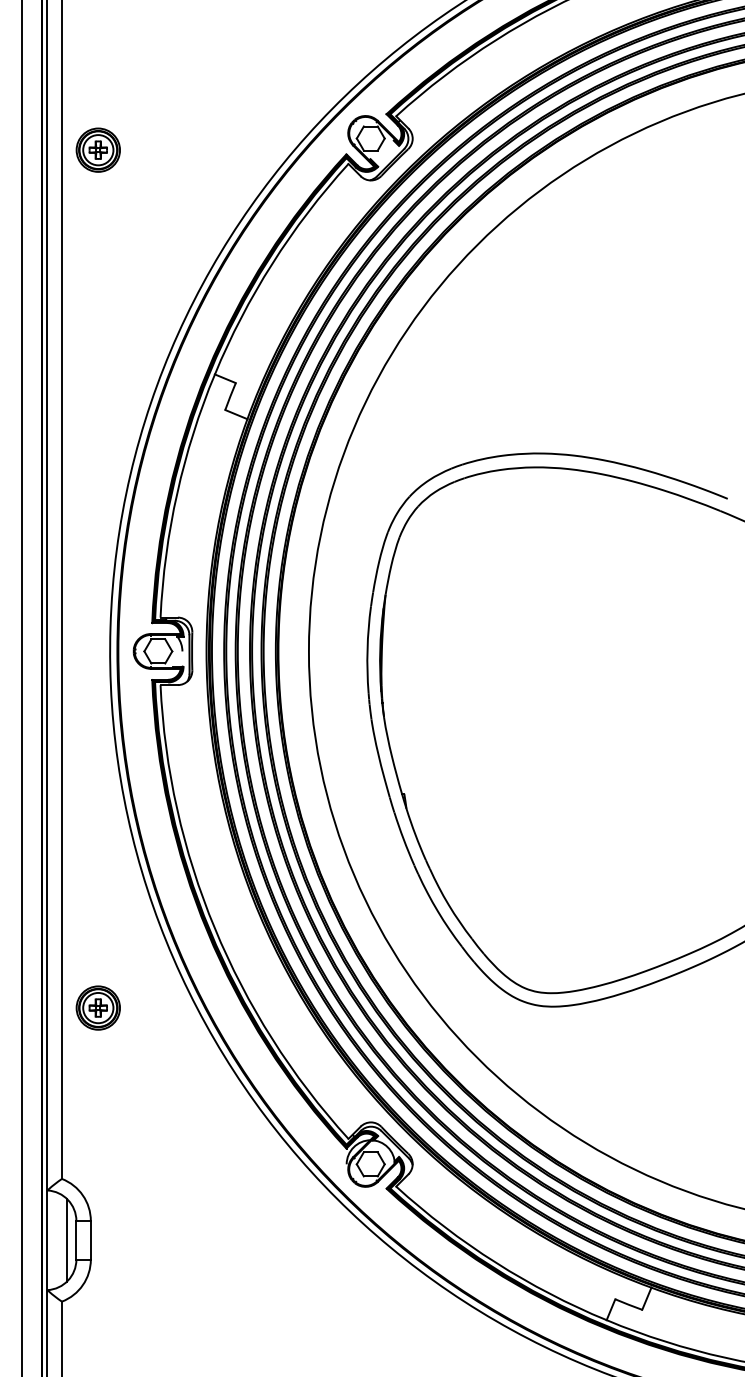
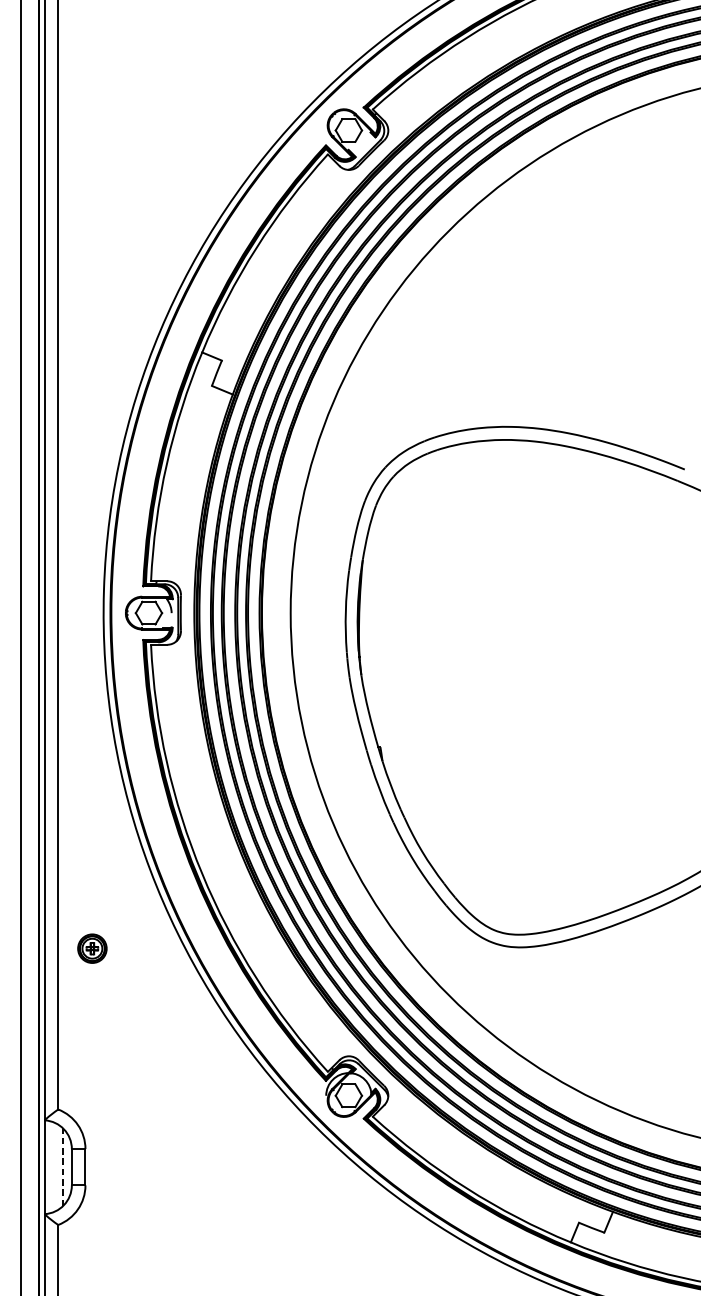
part: (97, 149) -> (91, 140), removed
part: (97, 1007) -> (91, 948), size x0.7
line: (66, 1240) -> (62, 1167), solid -> dashed

